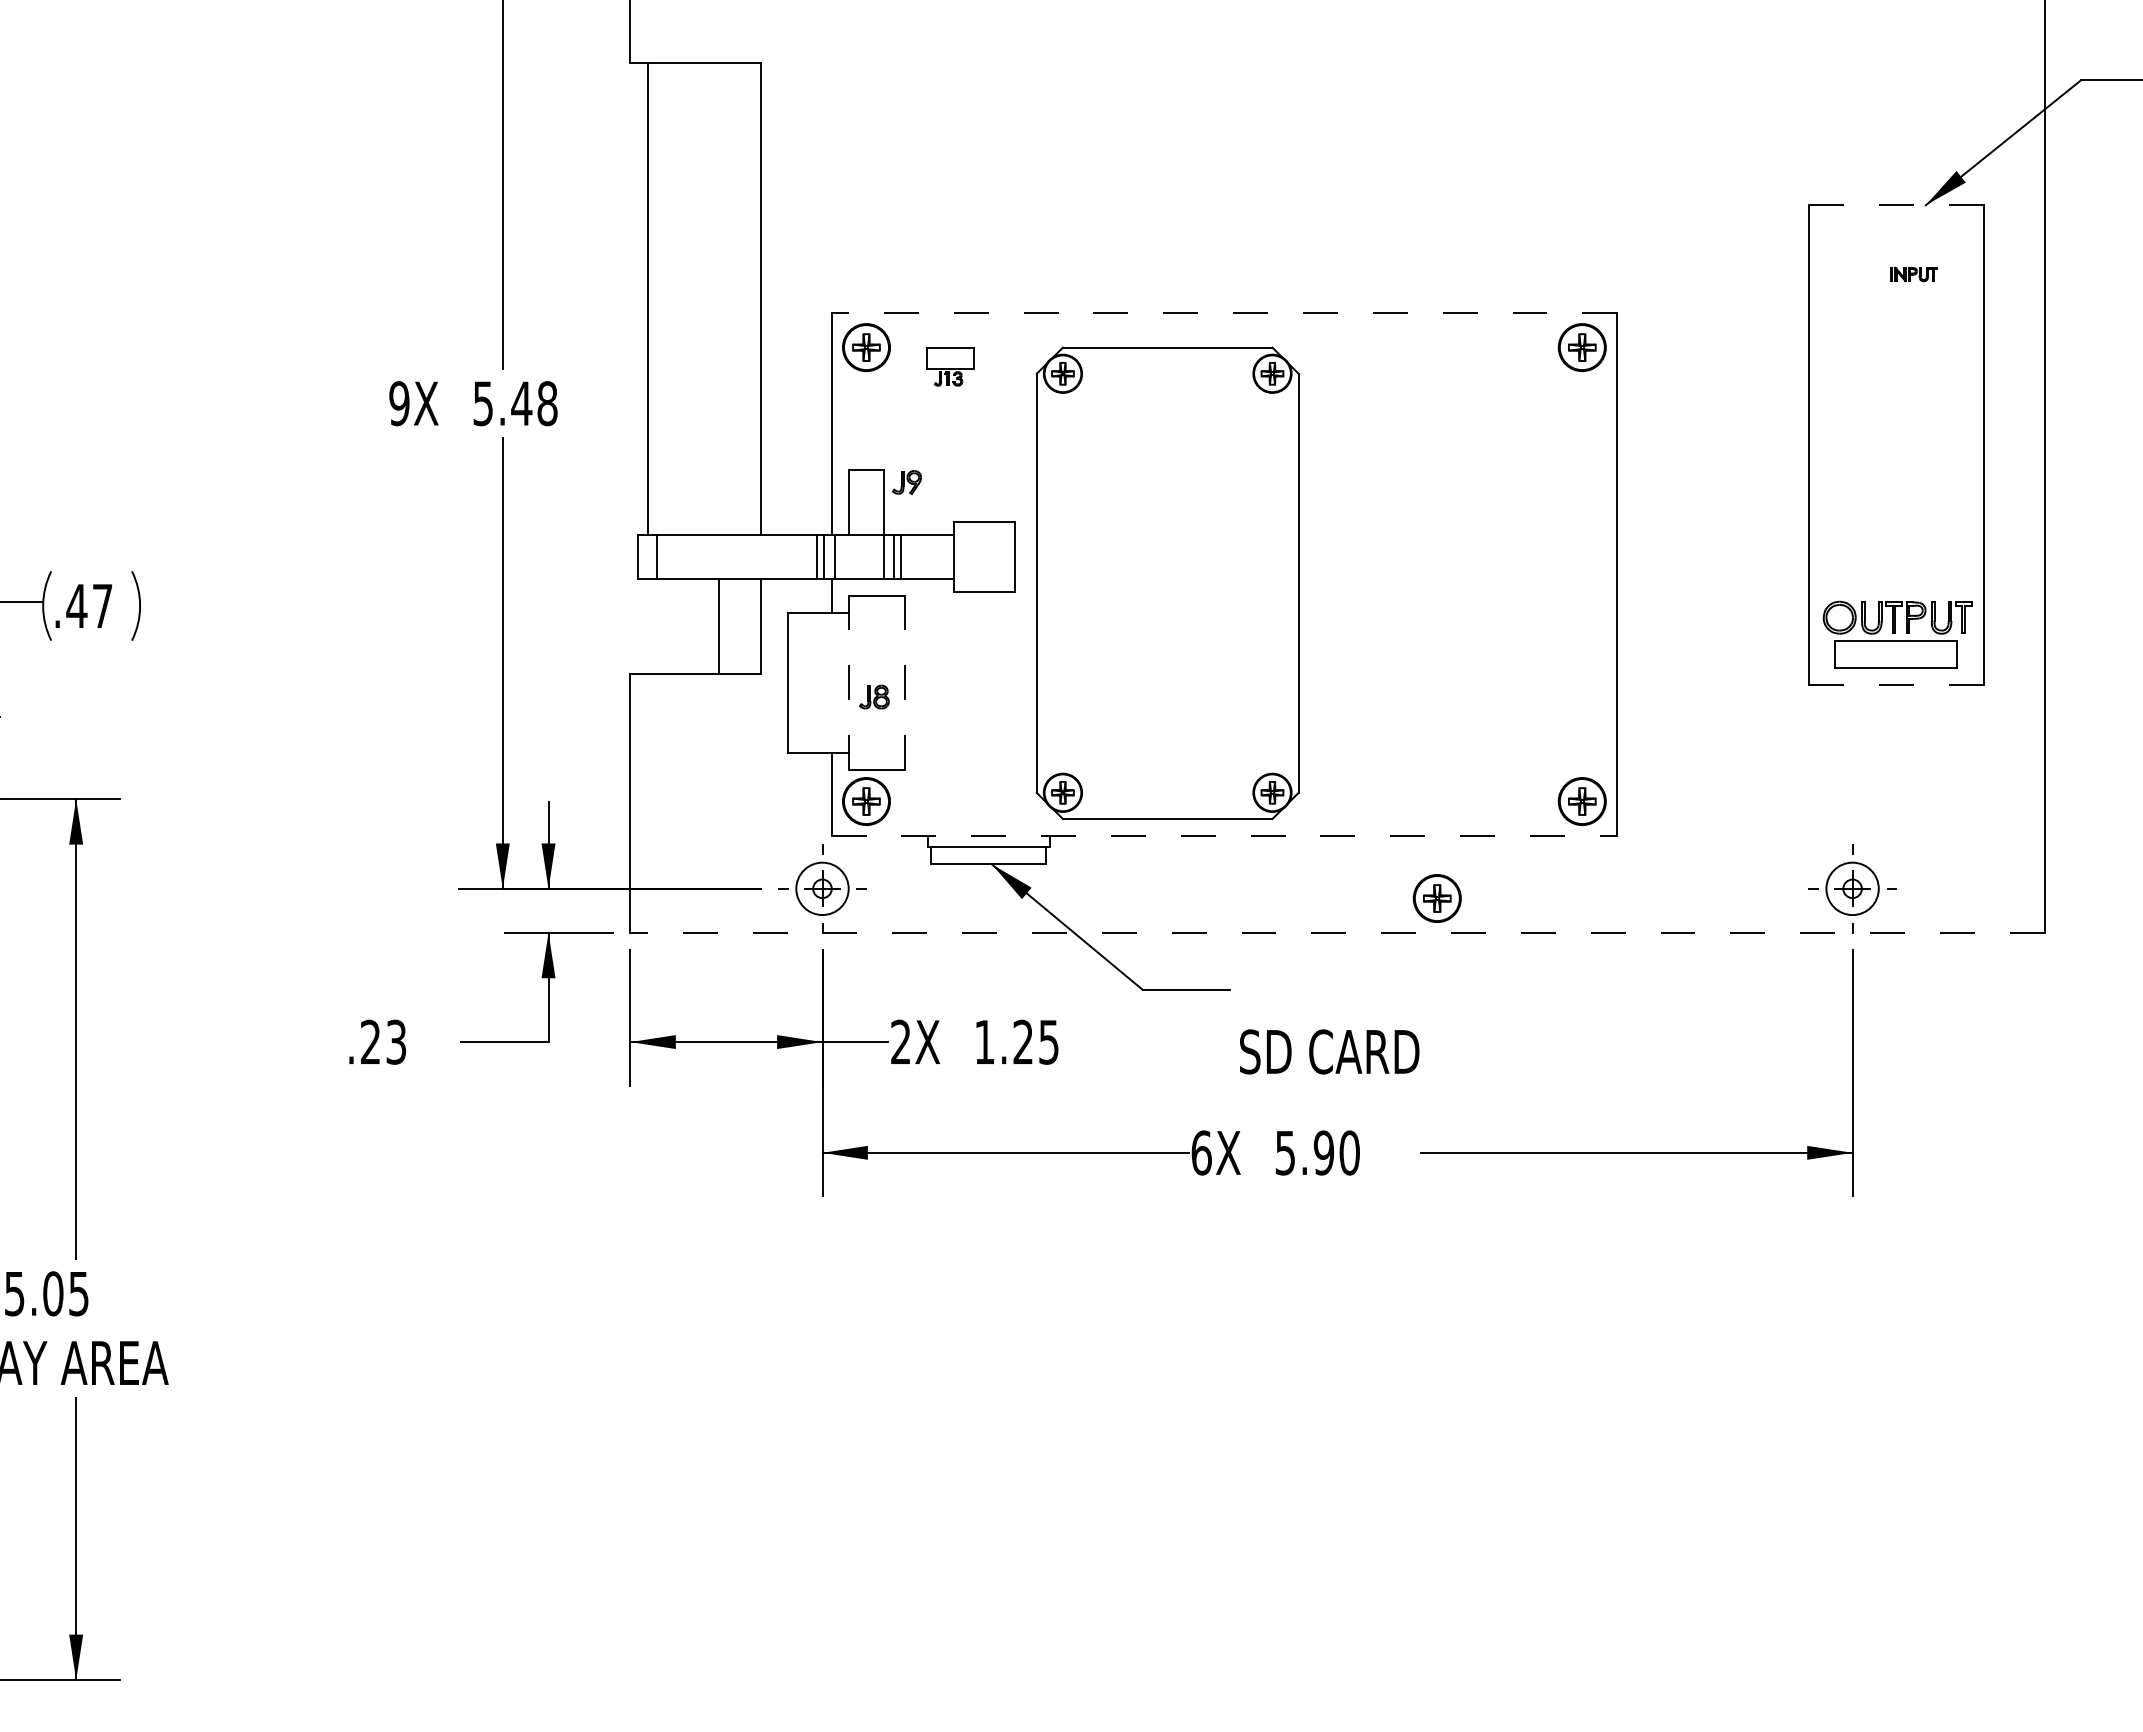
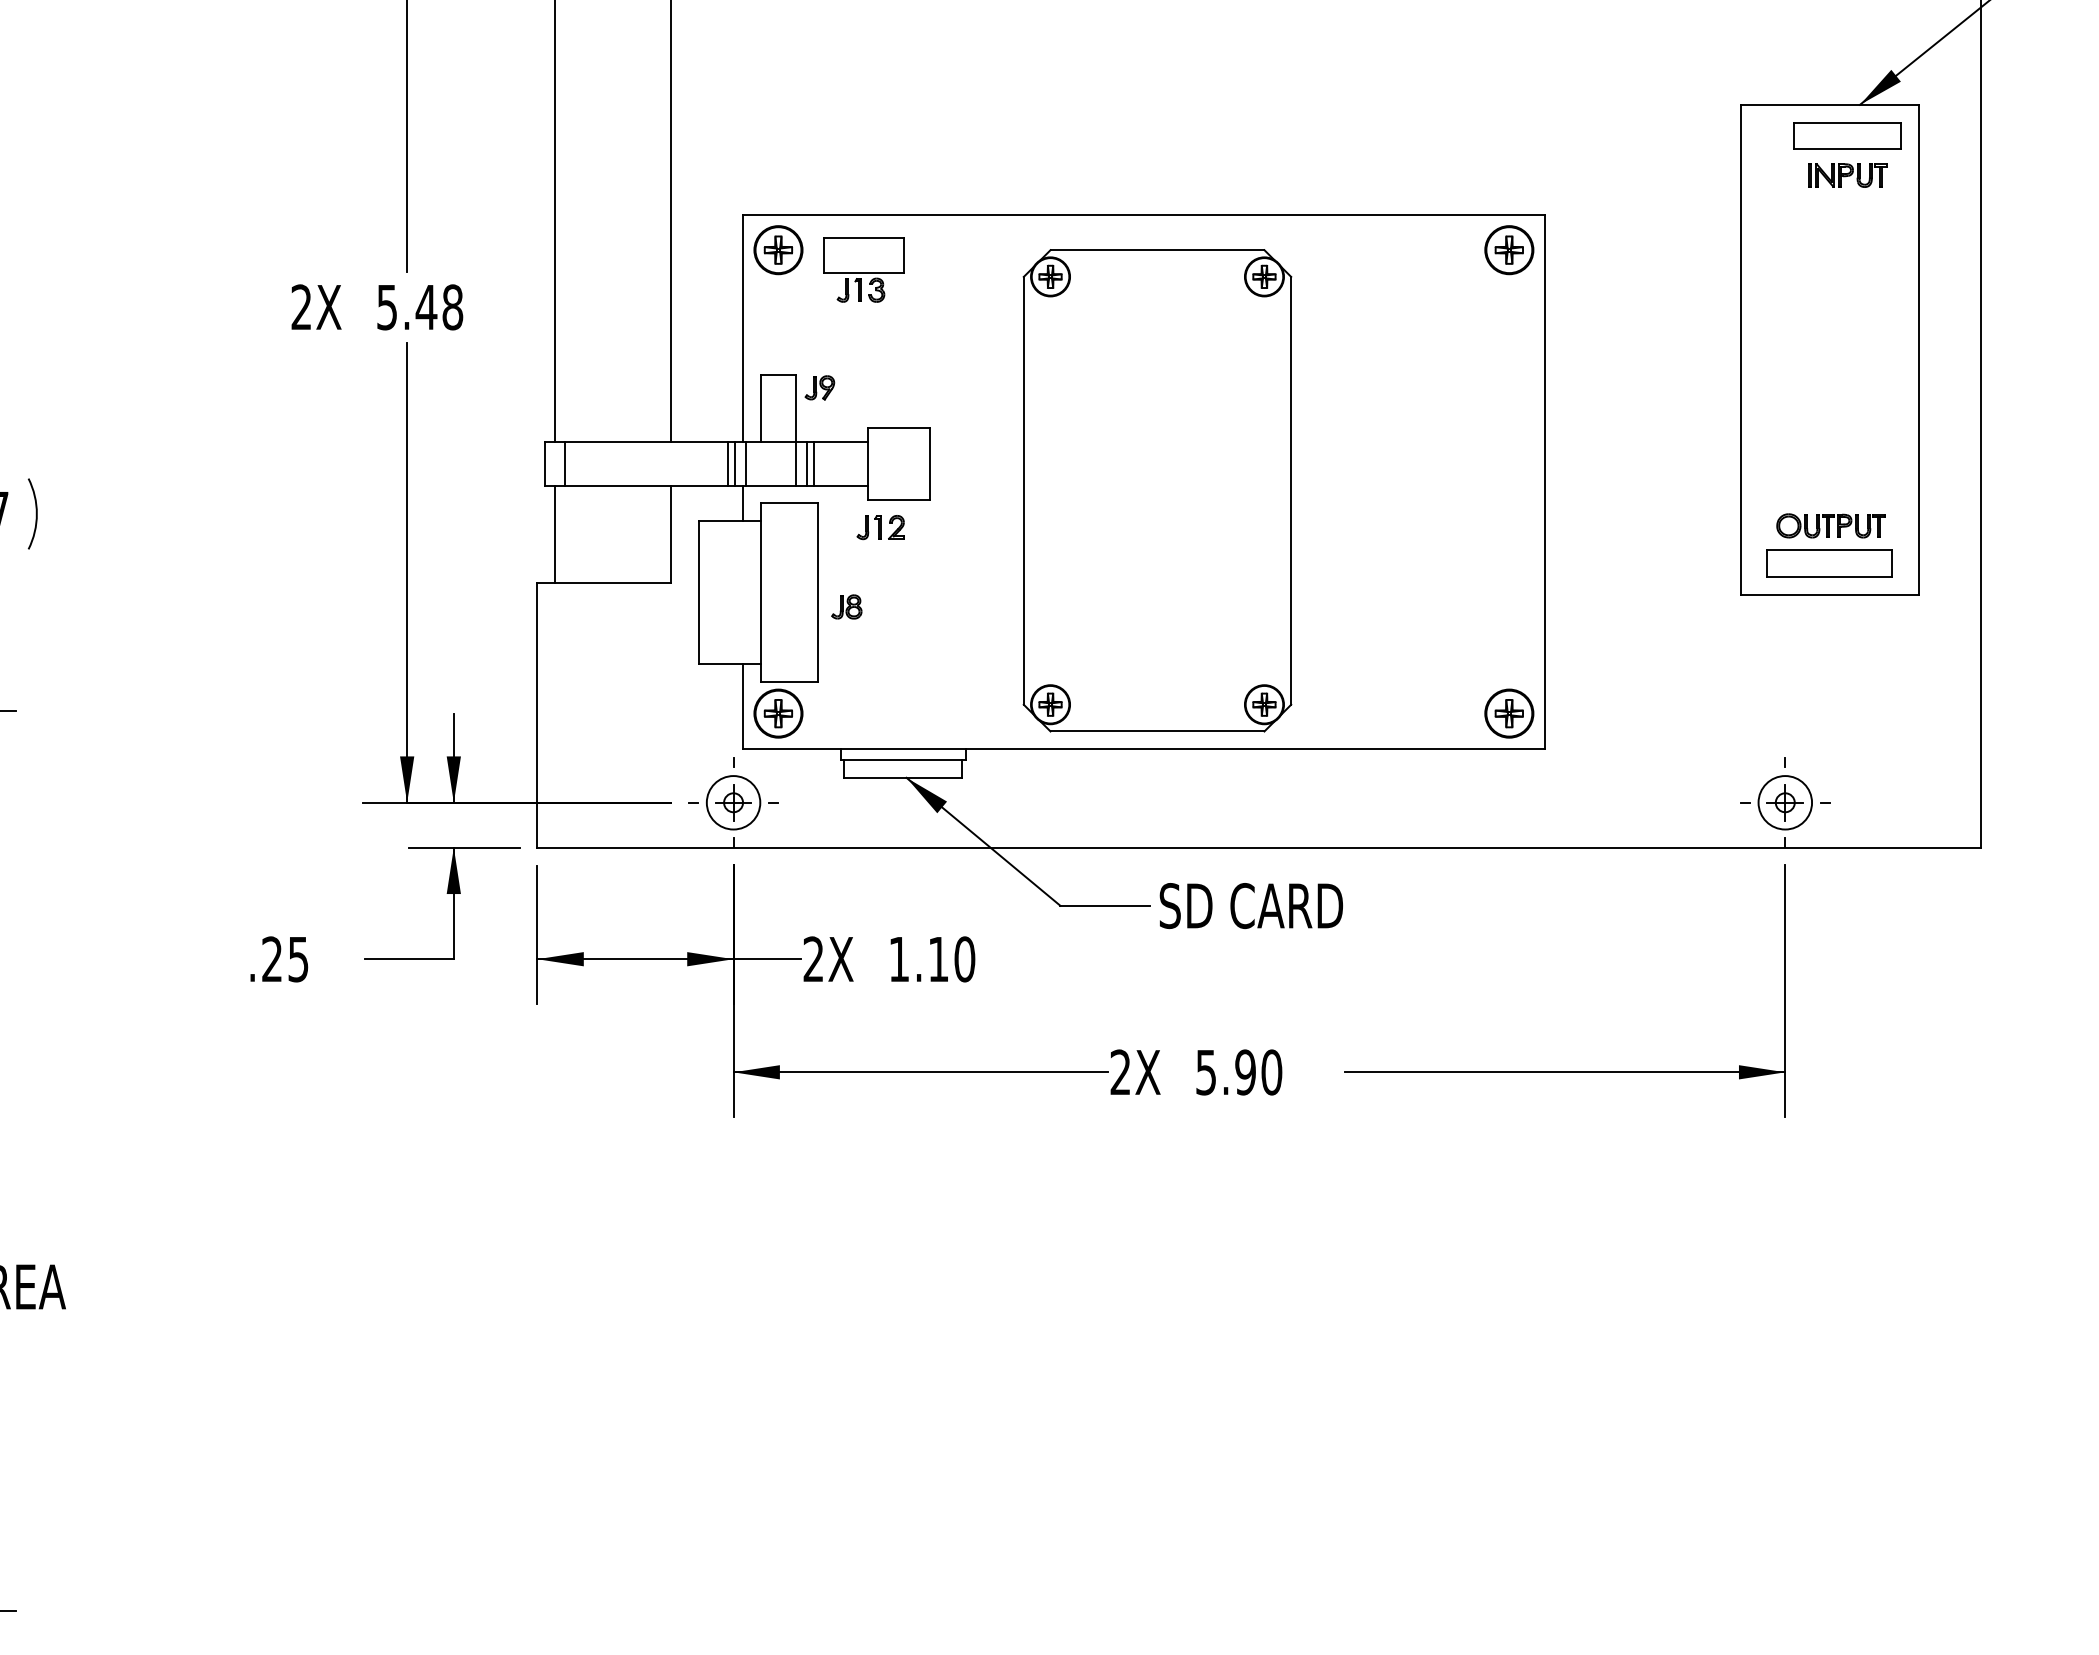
line: (1895, 205) -> (1829, 105), dashed -> solid
part: (1913, 235) -> (1847, 135), added
part: (1913, 274) -> (1847, 175), size x1.67
line: (1224, 312) -> (1144, 214), dashed -> solid
part: (950, 366) -> (864, 269), size x1.67
text: (399, 403) -> (301, 307), 9X -> 2X
part: (1167, 583) -> (1157, 491), moved
part: (1896, 617) -> (1830, 525), size x0.71
part: (966, 619) -> (880, 527), added
line: (718, 625) -> (554, 533), moved
line: (905, 682) -> (818, 592), dashed -> solid
line: (849, 683) -> (761, 593), dashed -> solid
line: (1896, 685) -> (1830, 595), dashed -> solid
part: (874, 696) -> (846, 606), moved
line: (1224, 836) -> (1144, 749), dashed -> solid
part: (1436, 898) -> (1360, 812), removed
line: (1337, 932) -> (1259, 847), dashed -> solid
text: (396, 1041) -> (298, 958), .23 -> .25
text: (1036, 1041) -> (952, 958), 1.25 -> 1.10
text: (1329, 1051) -> (1251, 905), moved
text: (1201, 1152) -> (1120, 1071), 6X -> 2X

